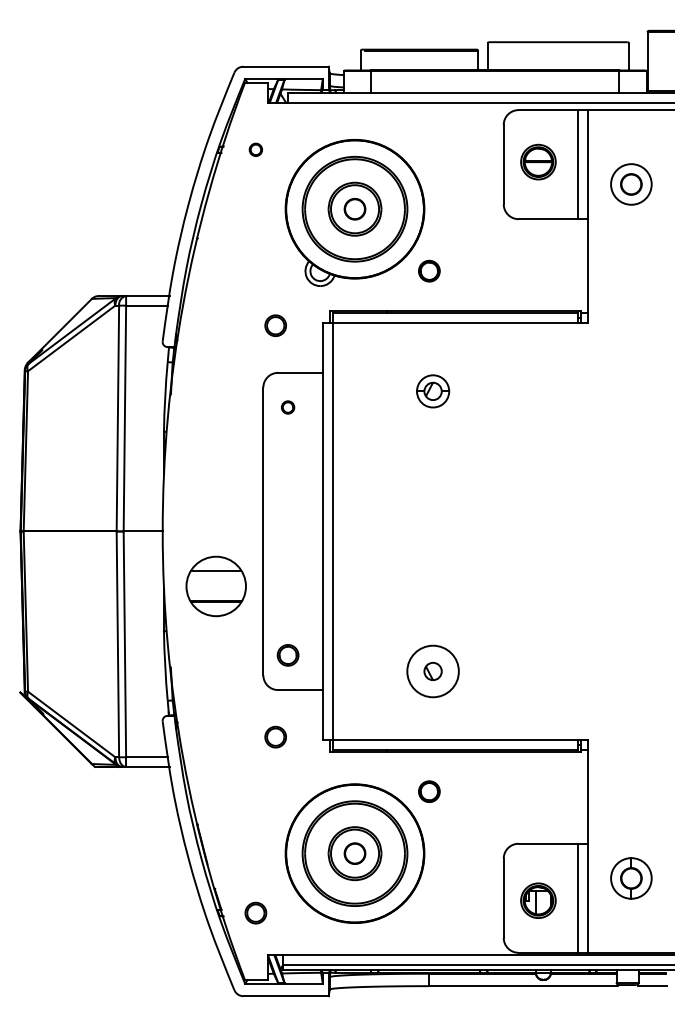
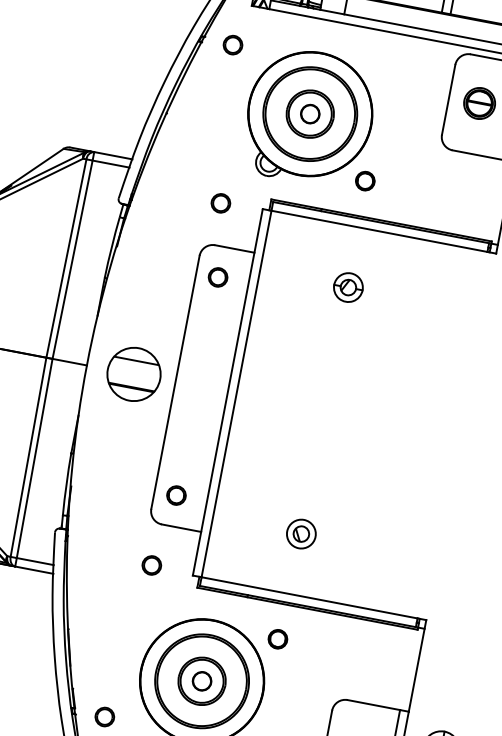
part: (255, 149) -> (232, 44), size x1.67
part: (287, 407) -> (217, 277), size x1.67
part: (215, 586) -> (133, 374), moved
circle: (433, 671) -> (301, 534), size x0.62

